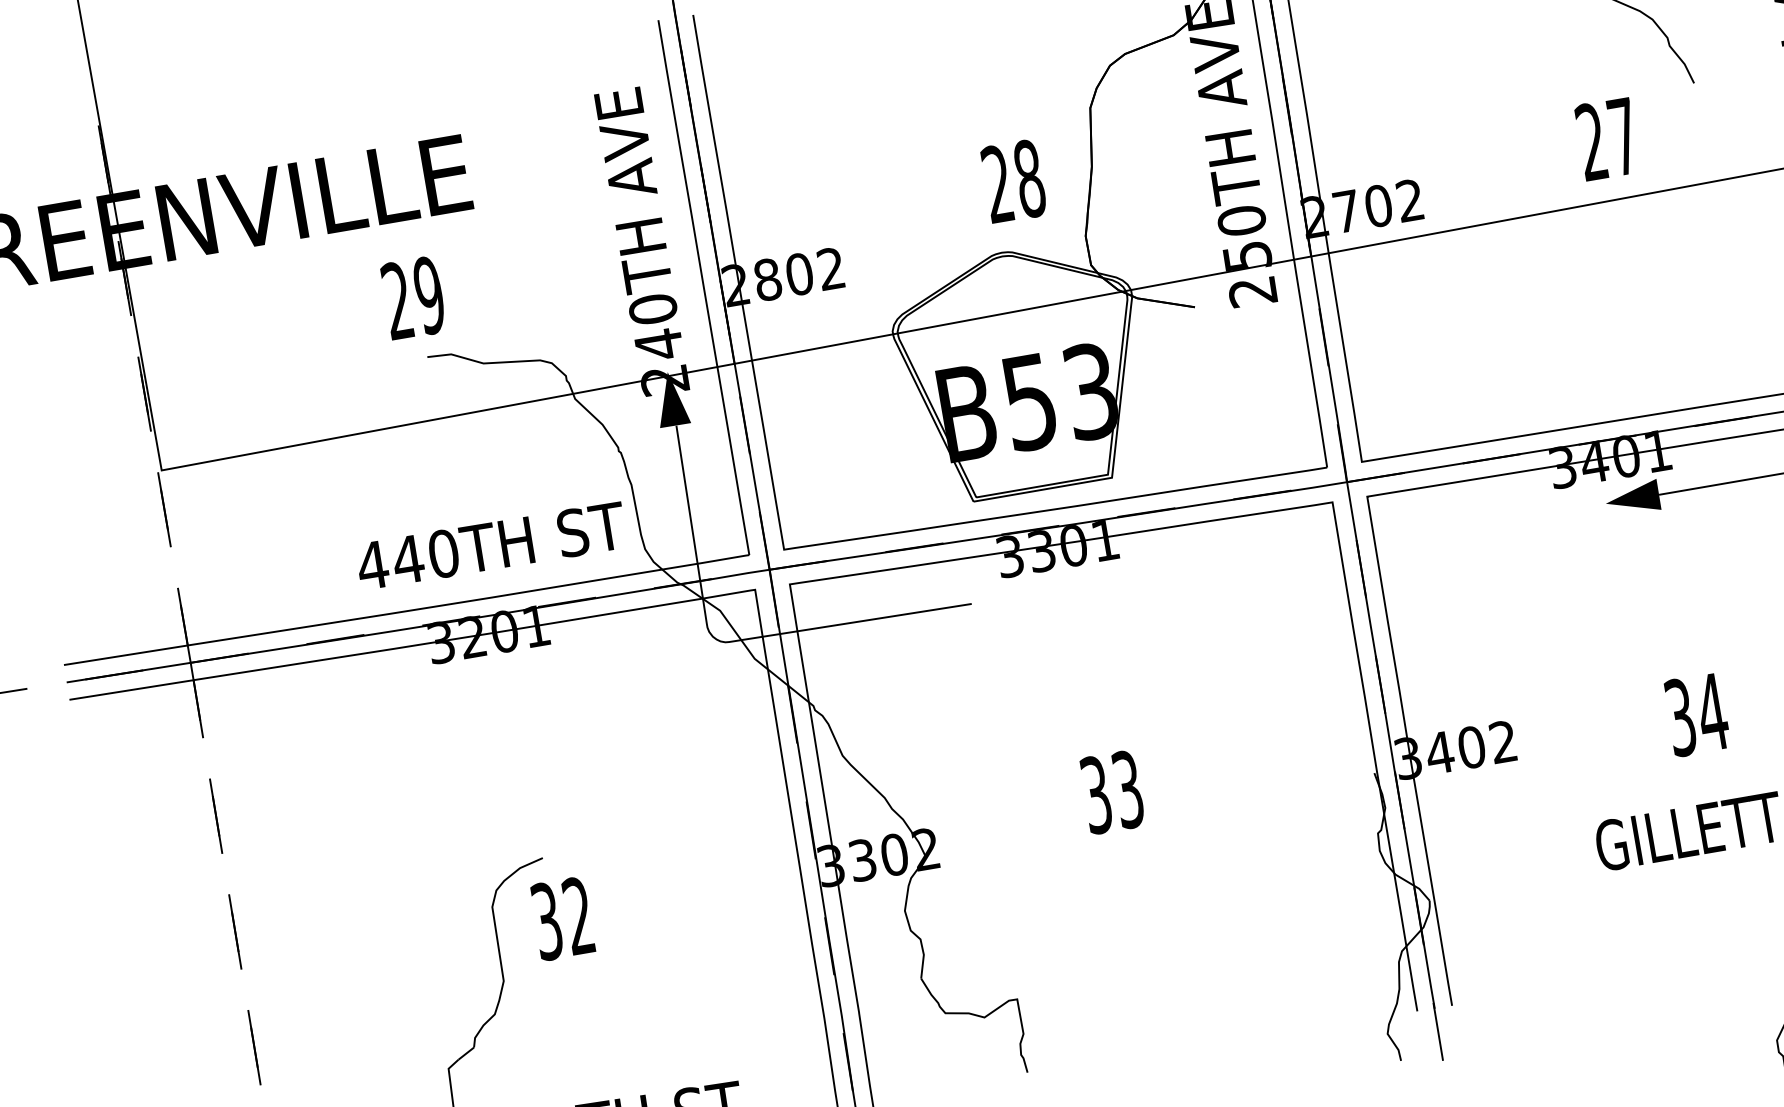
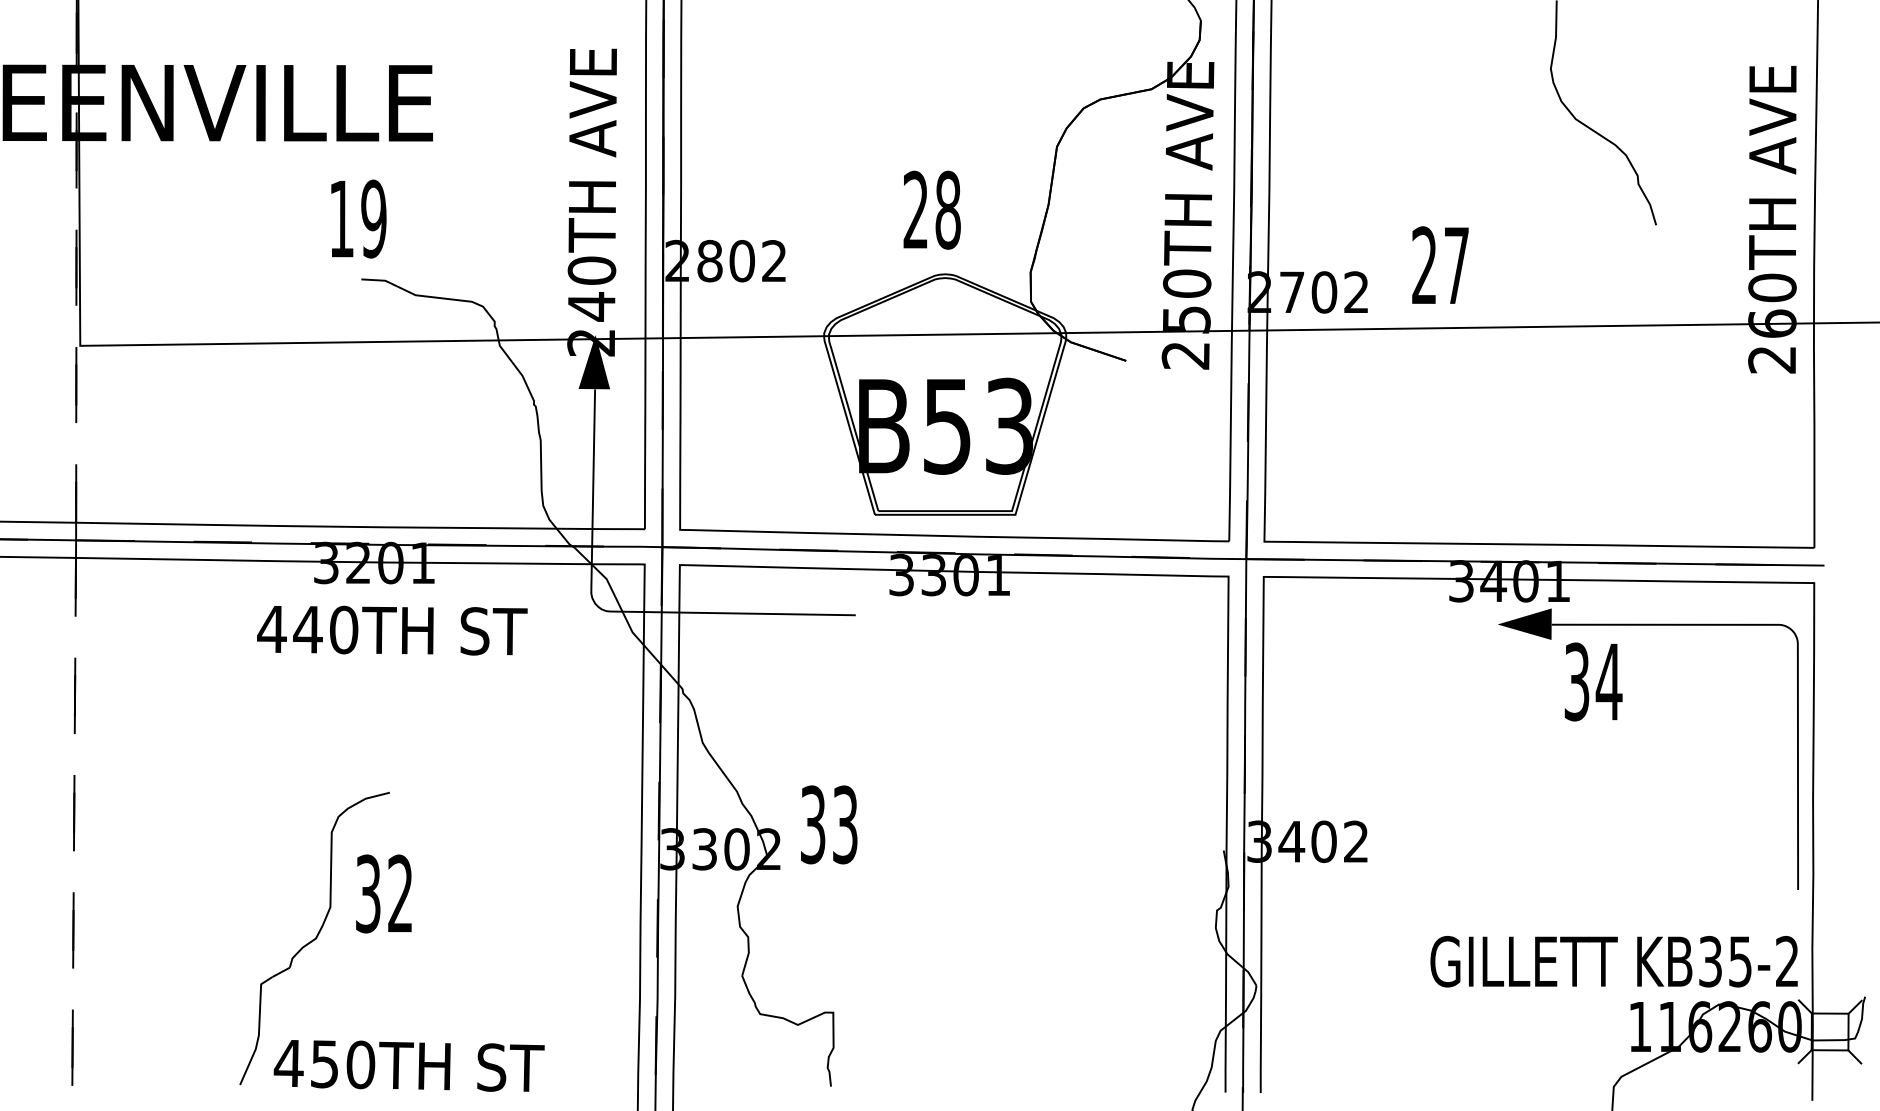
text: (1607, 138) -> (1440, 264), moved
text: (1013, 180) -> (931, 209), moved
text: (397, 300) -> (341, 218), 29 -> 19
text: (491, 546) -> (392, 630), moved
text: (1696, 714) -> (1593, 681), moved
text: (1112, 791) -> (829, 824), moved
text: (562, 918) -> (383, 893), moved

